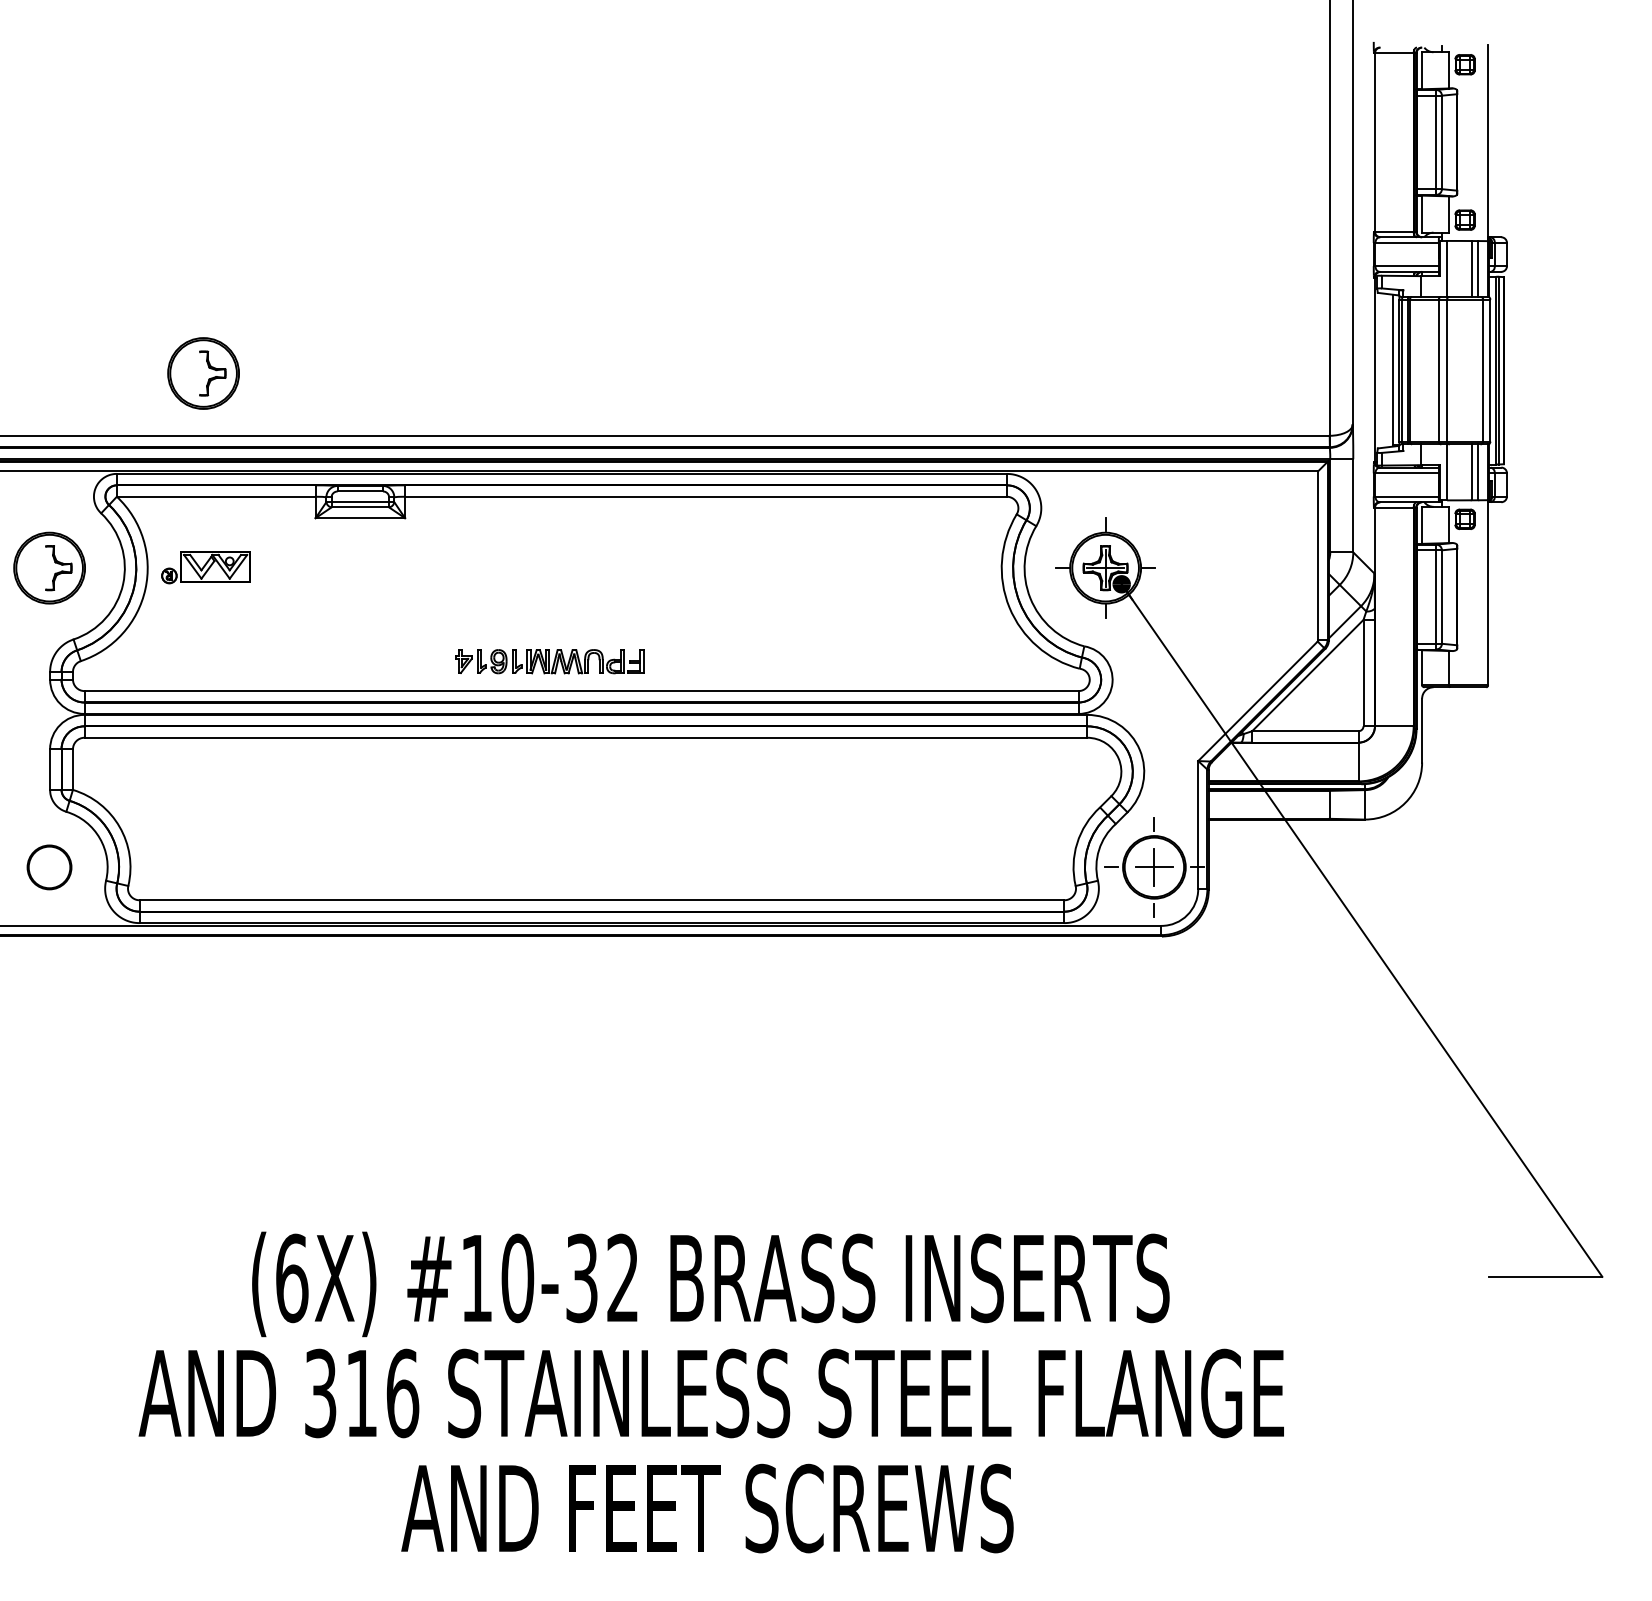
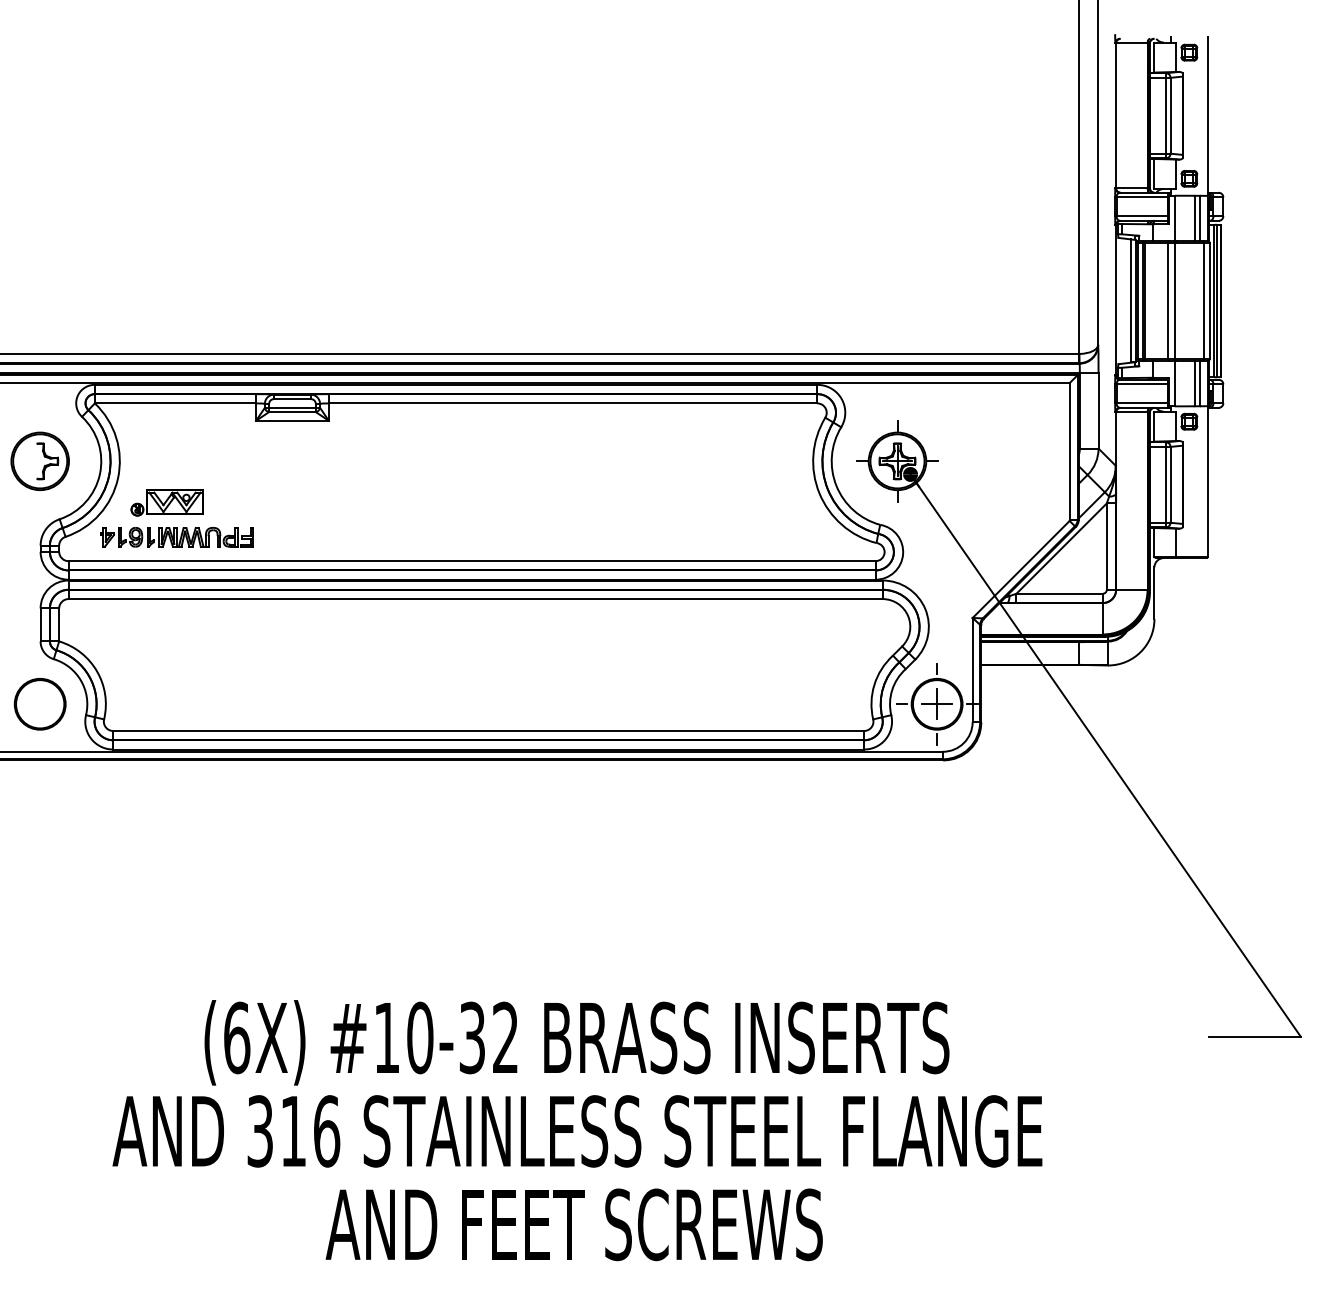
part: (202, 372) -> (164, 302), removed
part: (205, 567) -> (166, 502), moved
part: (548, 661) -> (176, 537), moved
part: (48, 867) -> (39, 704), size x1.43

